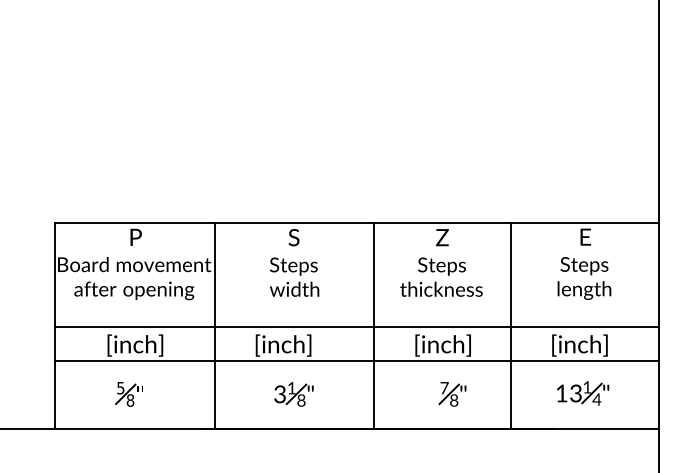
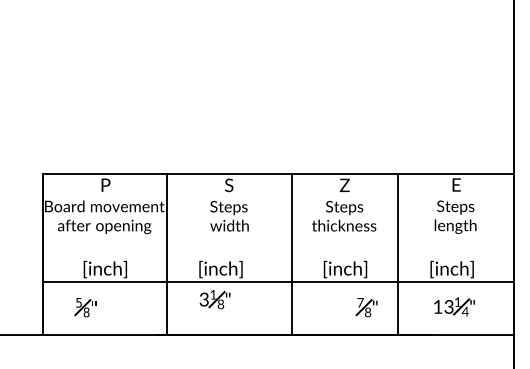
line: (356, 327) -> (277, 255), removed
part: (129, 394) -> (85, 307), moved
part: (293, 394) -> (214, 299), moved
part: (452, 394) -> (366, 307), moved

